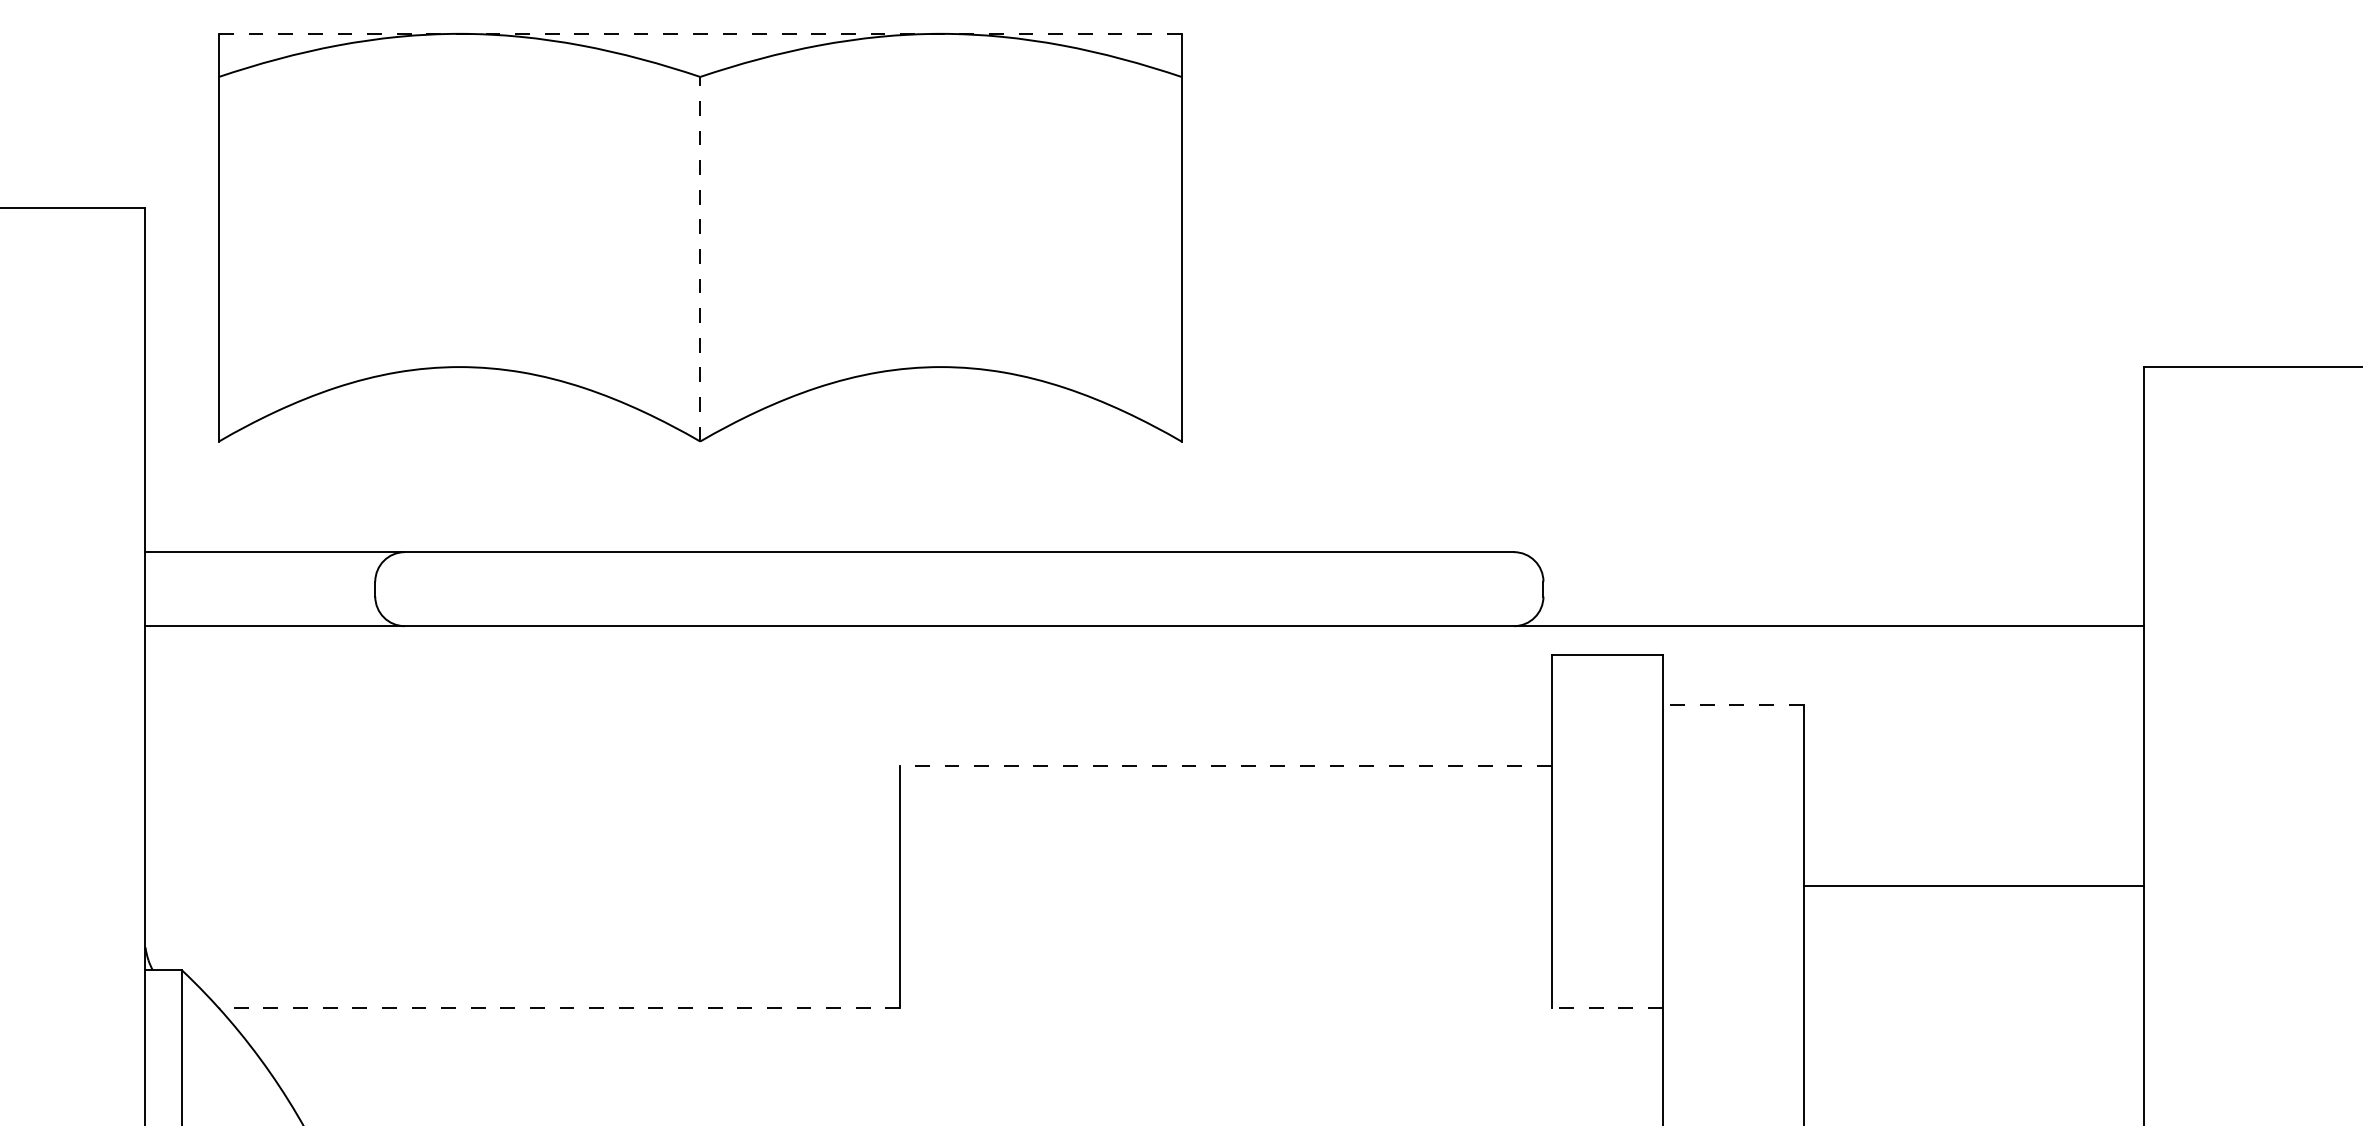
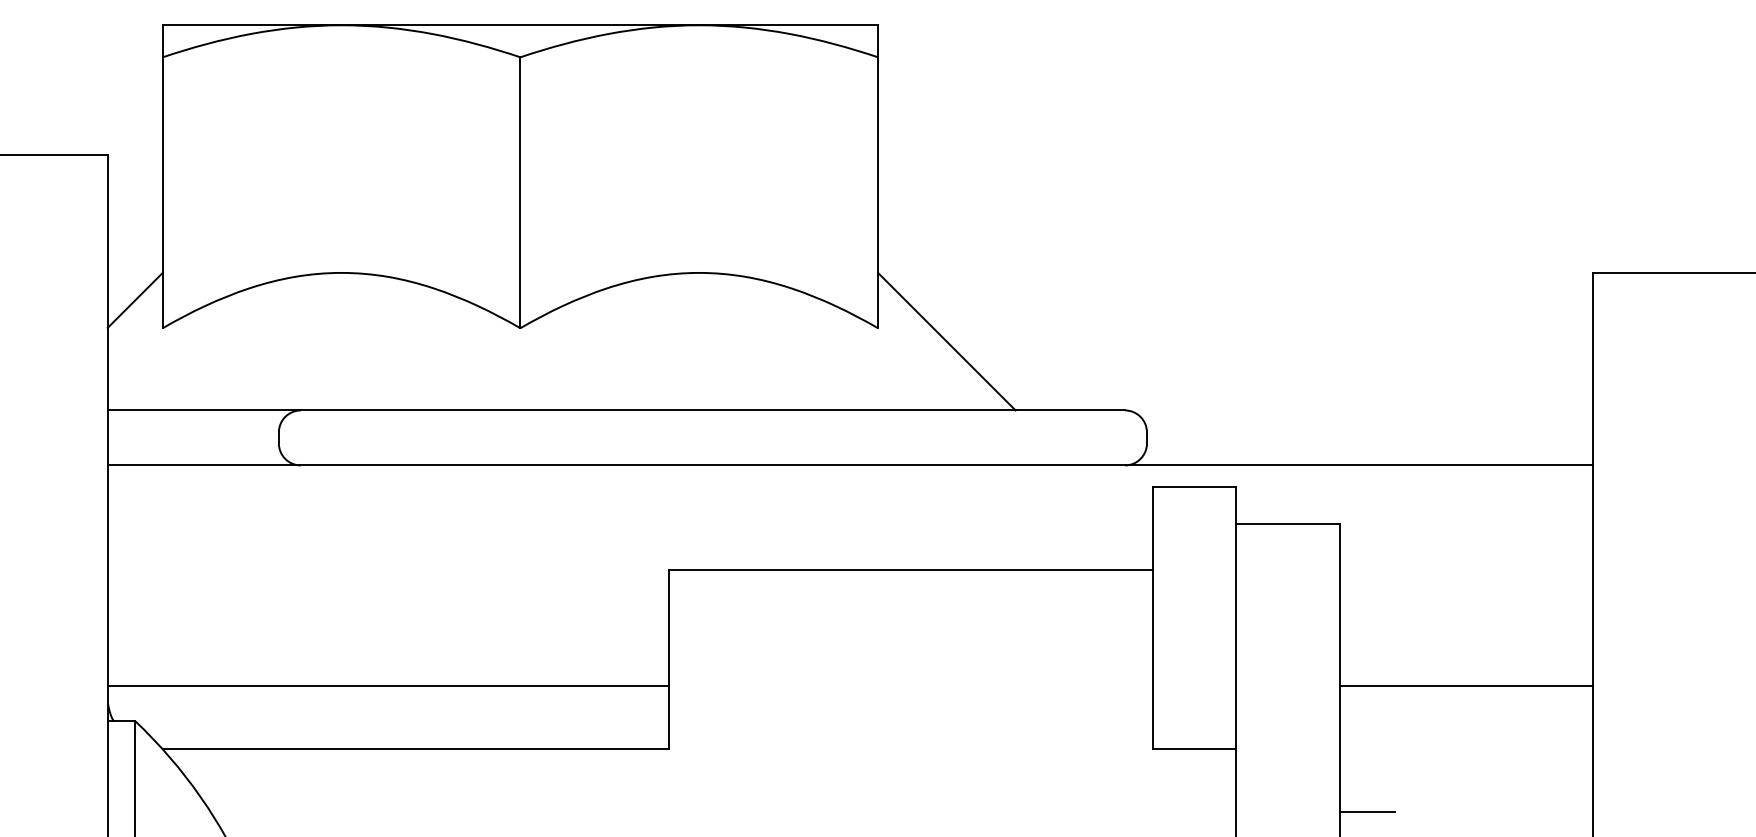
line: (699, 33) -> (519, 25), dashed -> solid
line: (700, 258) -> (520, 192), dashed -> solid
line: (182, 404) -> (135, 300), added
line: (1273, 459) -> (946, 341), added
line: (1732, 705) -> (1287, 524), dashed -> solid
line: (1225, 766) -> (910, 569), dashed -> solid
line: (1973, 886) -> (1466, 685), moved
line: (522, 922) -> (388, 685), added
line: (559, 1008) -> (415, 749), dashed -> solid
line: (1607, 1008) -> (1194, 749), dashed -> solid
line: (1840, 1092) -> (1367, 811), added

